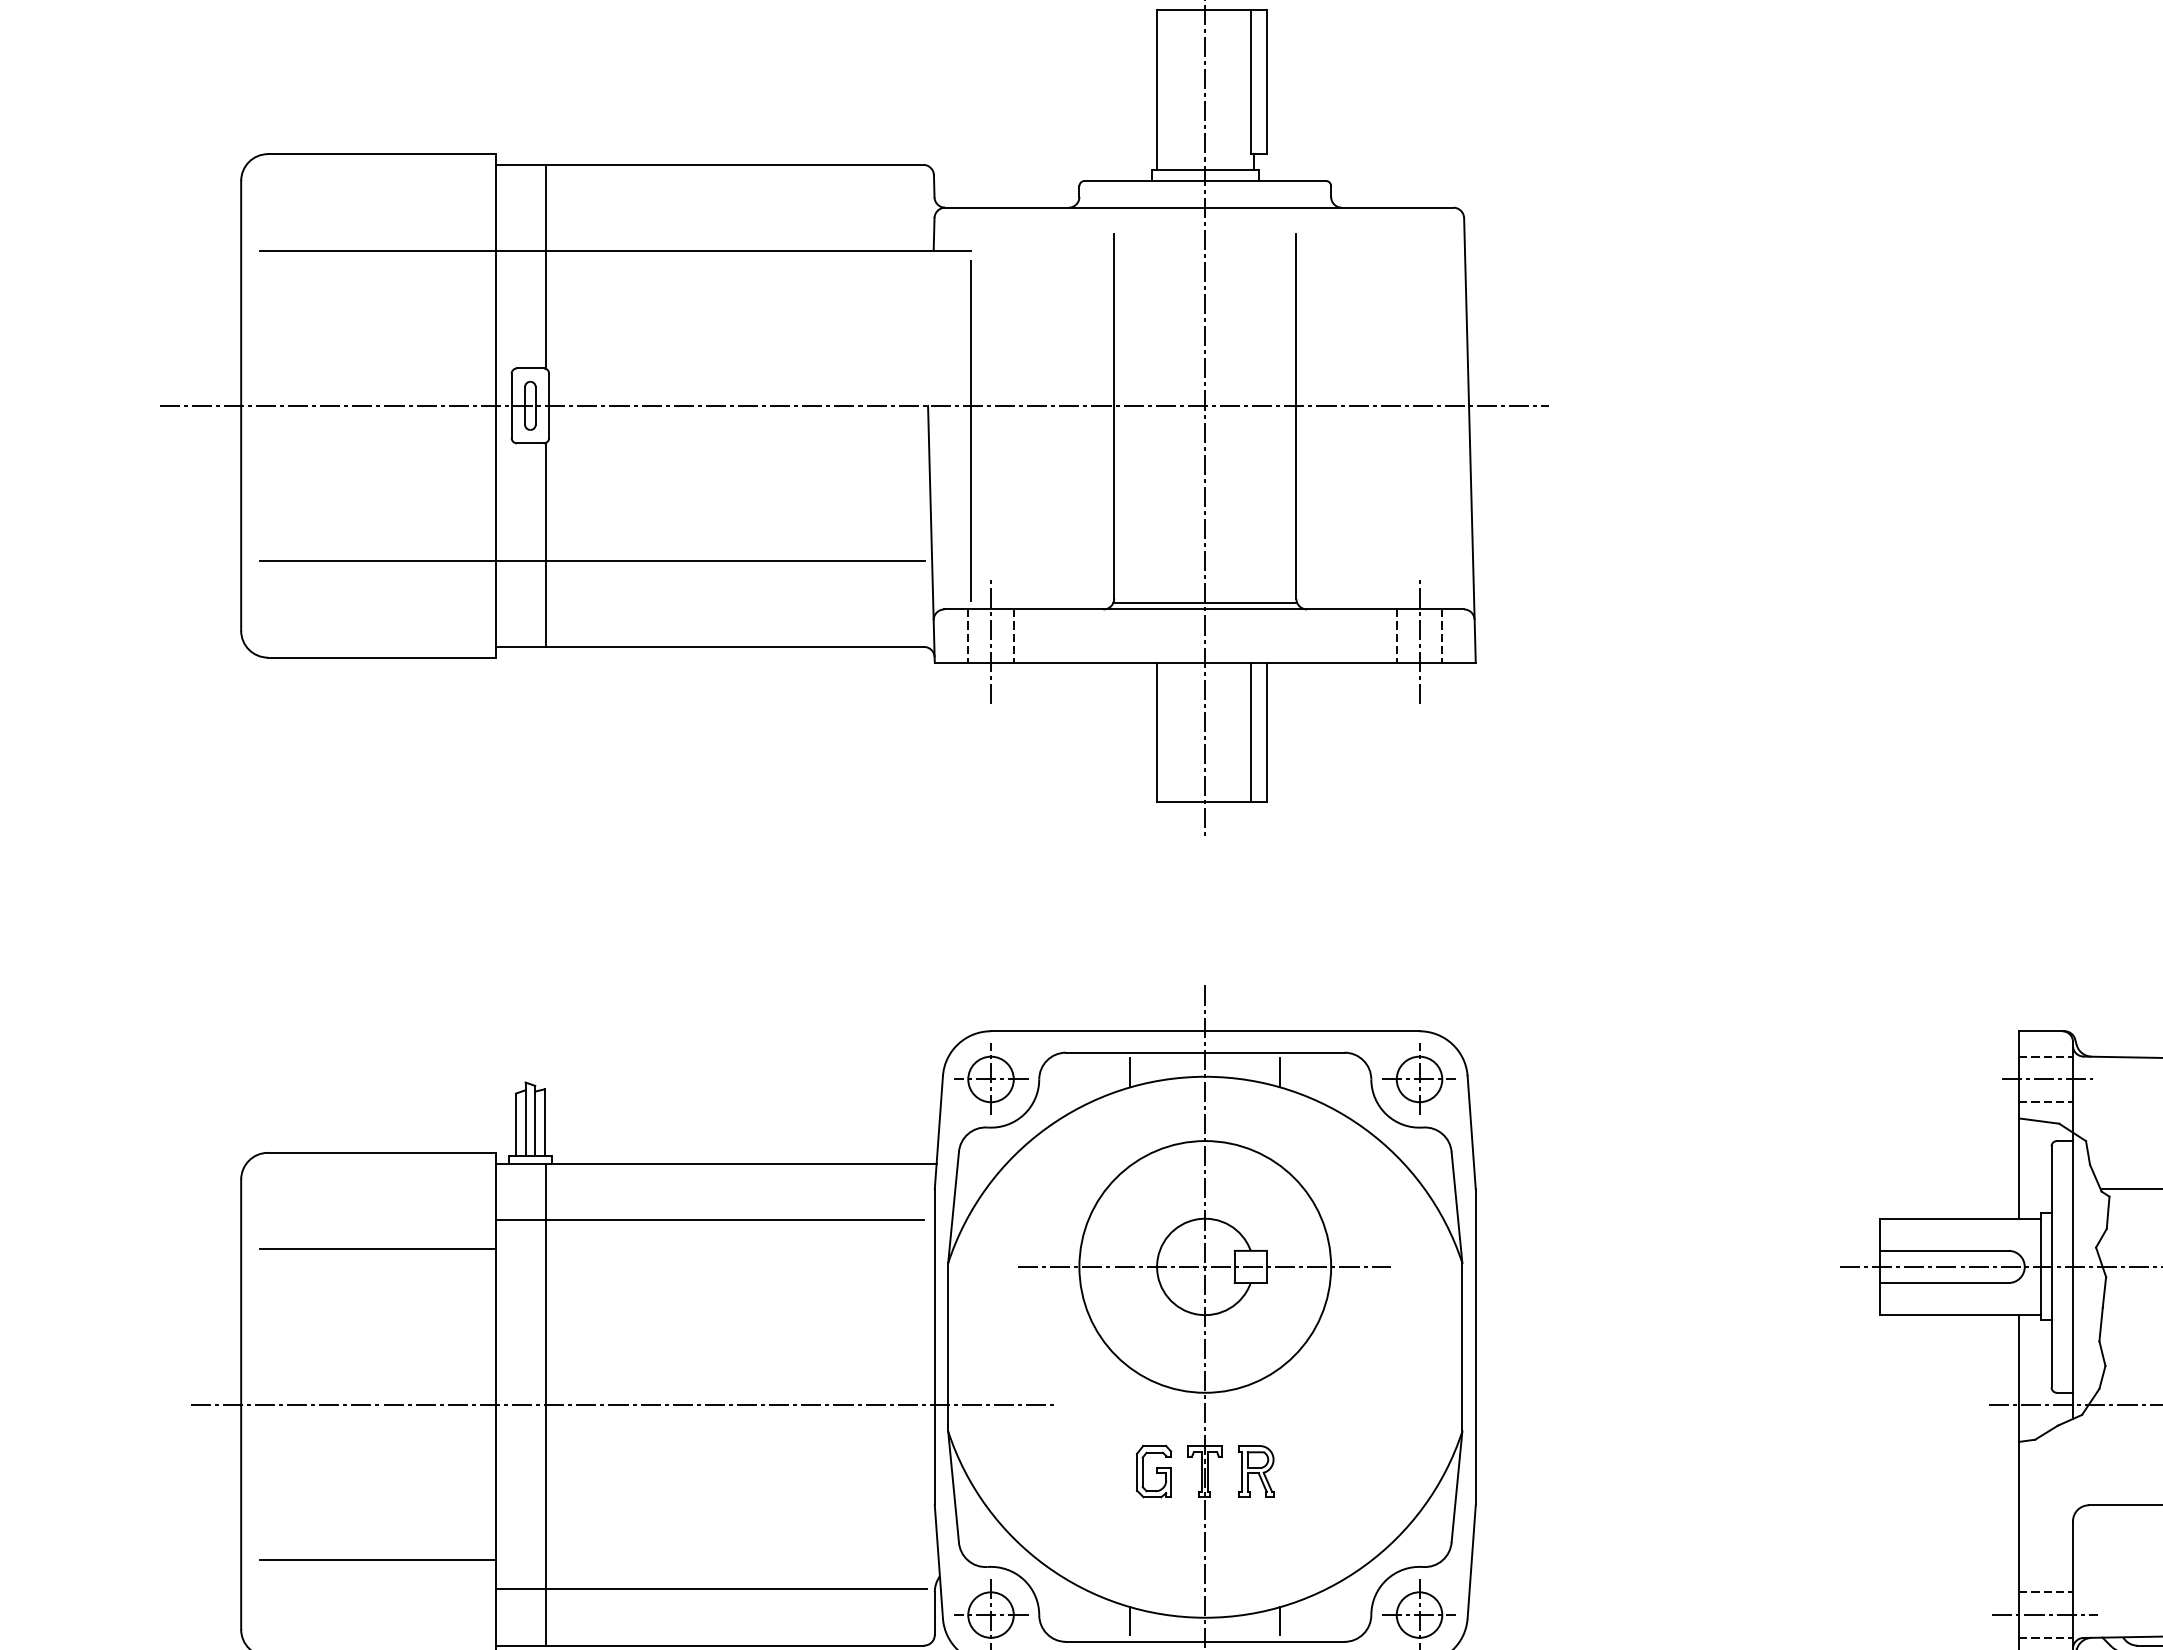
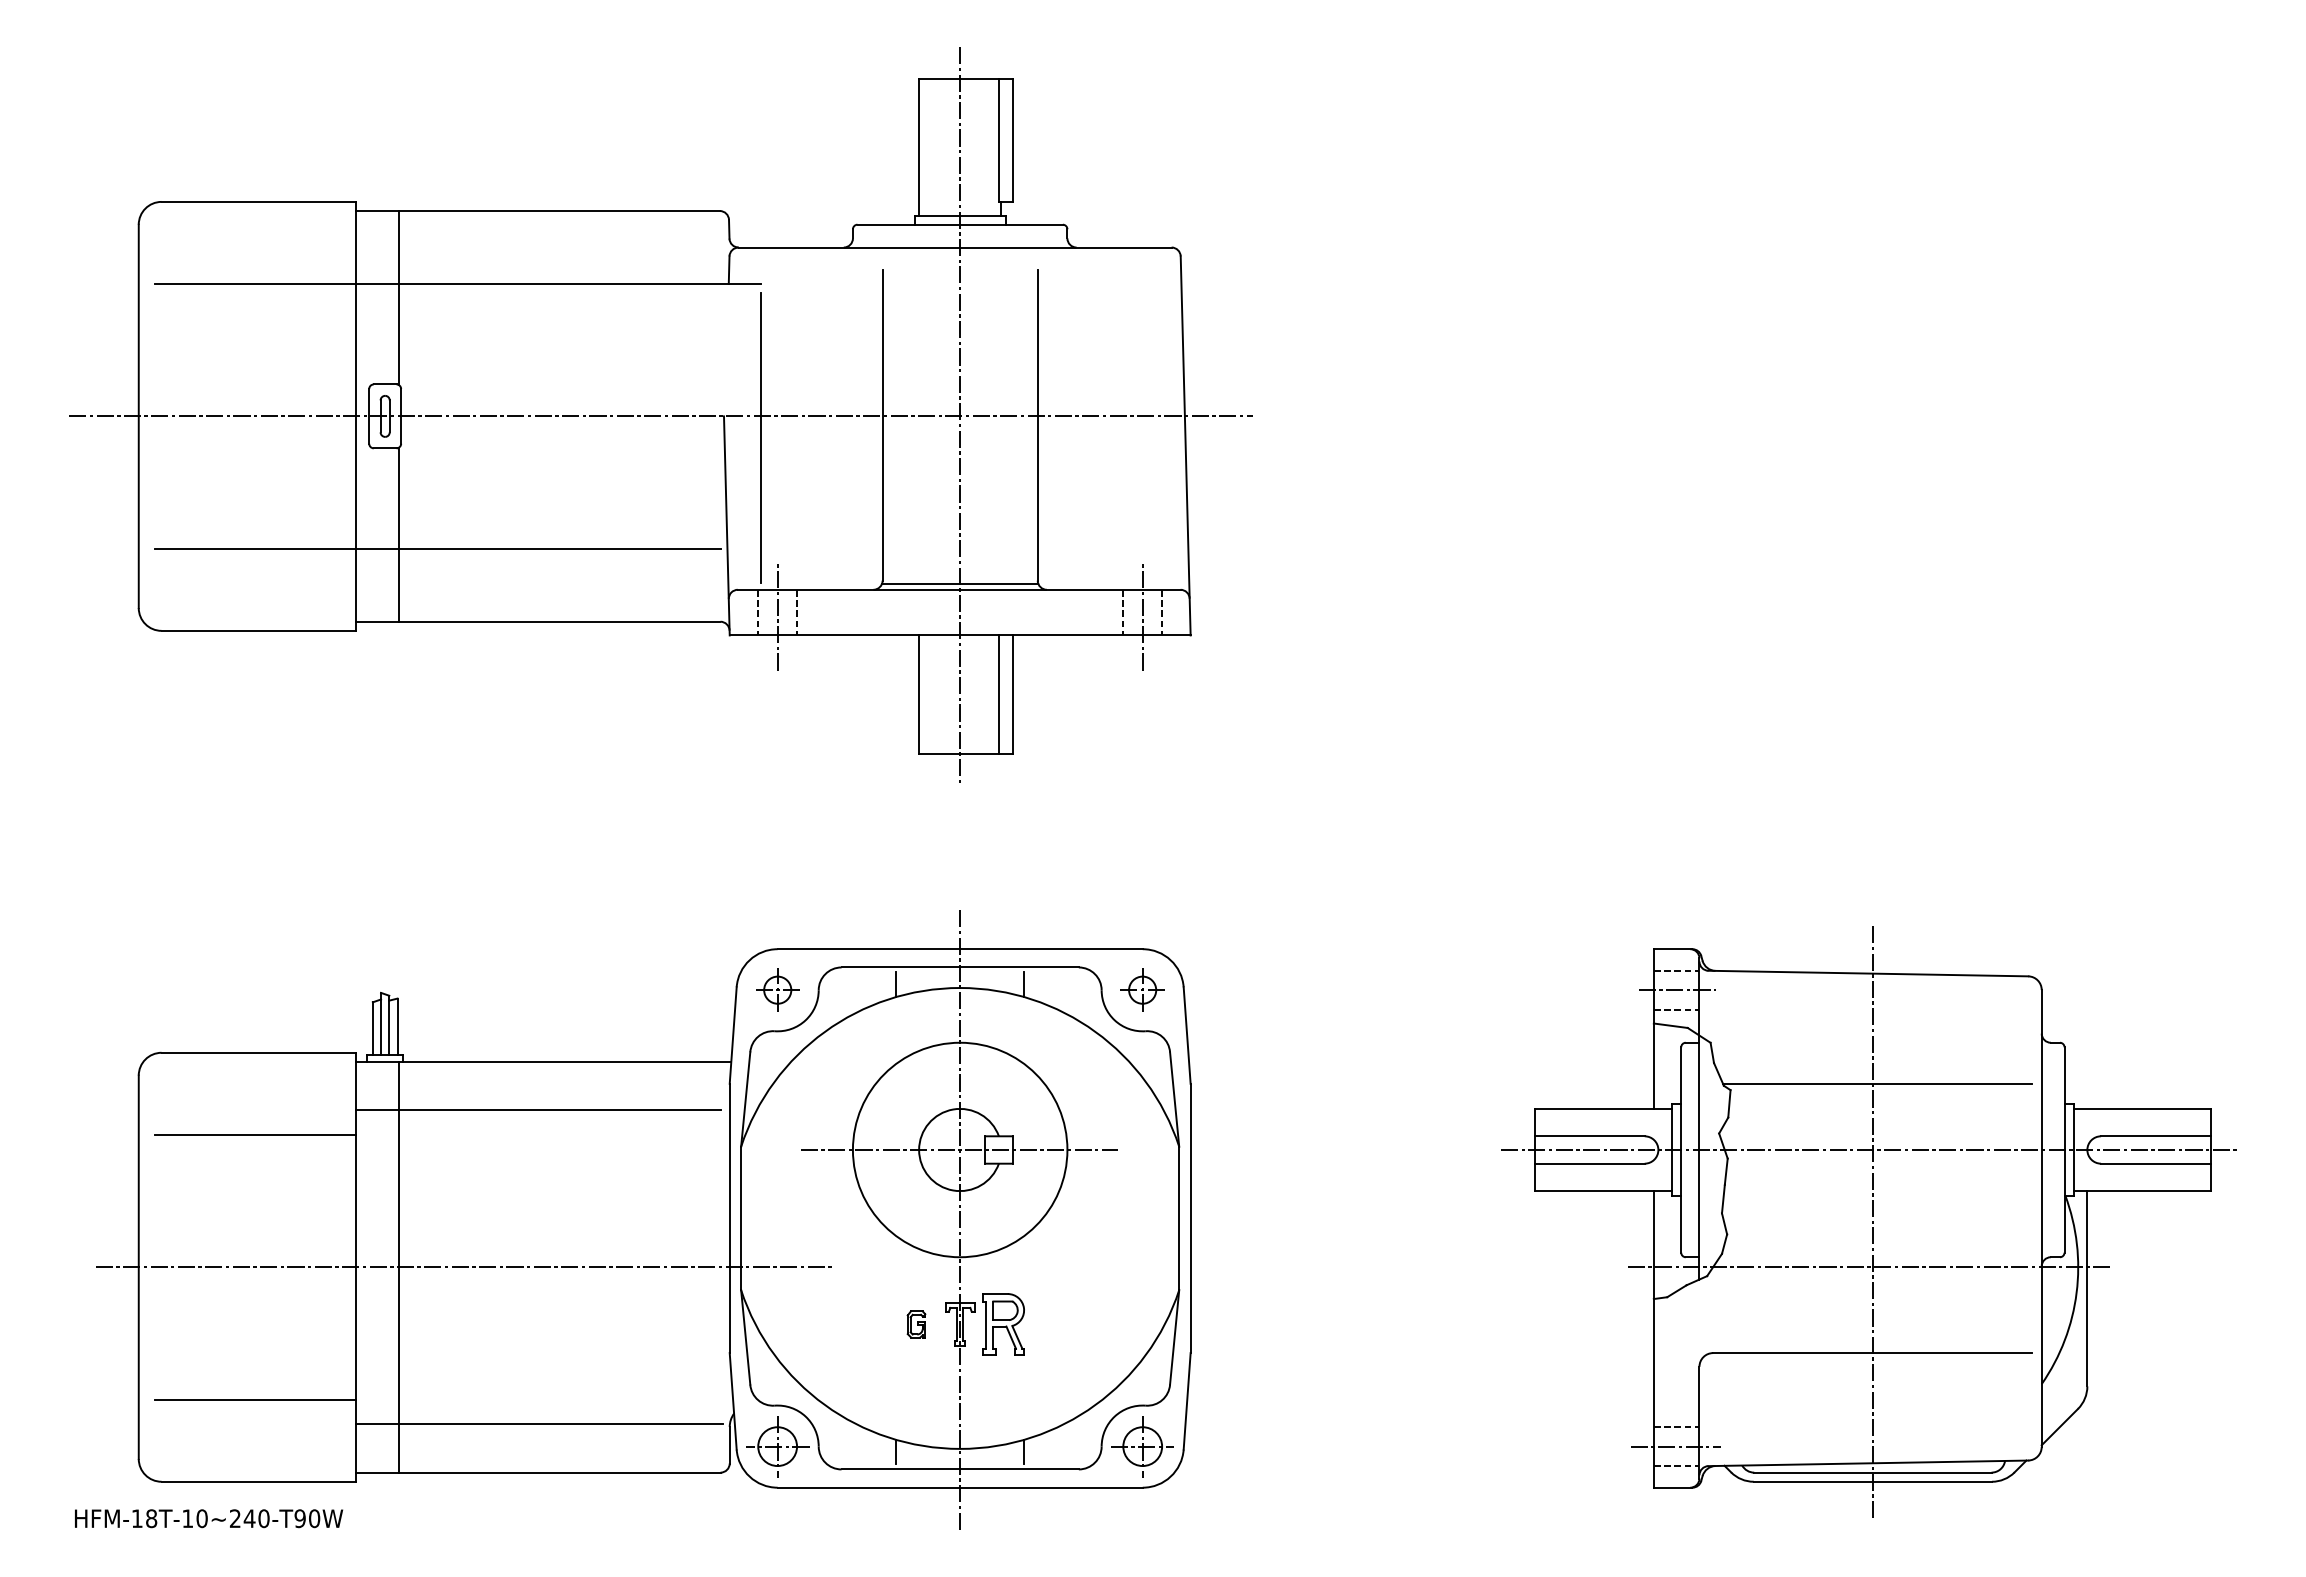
part: (990, 1078) -> (777, 989), size x0.7
part: (1419, 1078) -> (1142, 989), size x0.7
part: (1256, 1470) -> (1003, 1323), size x1.4
part: (1154, 1471) -> (916, 1324), size x0.6

